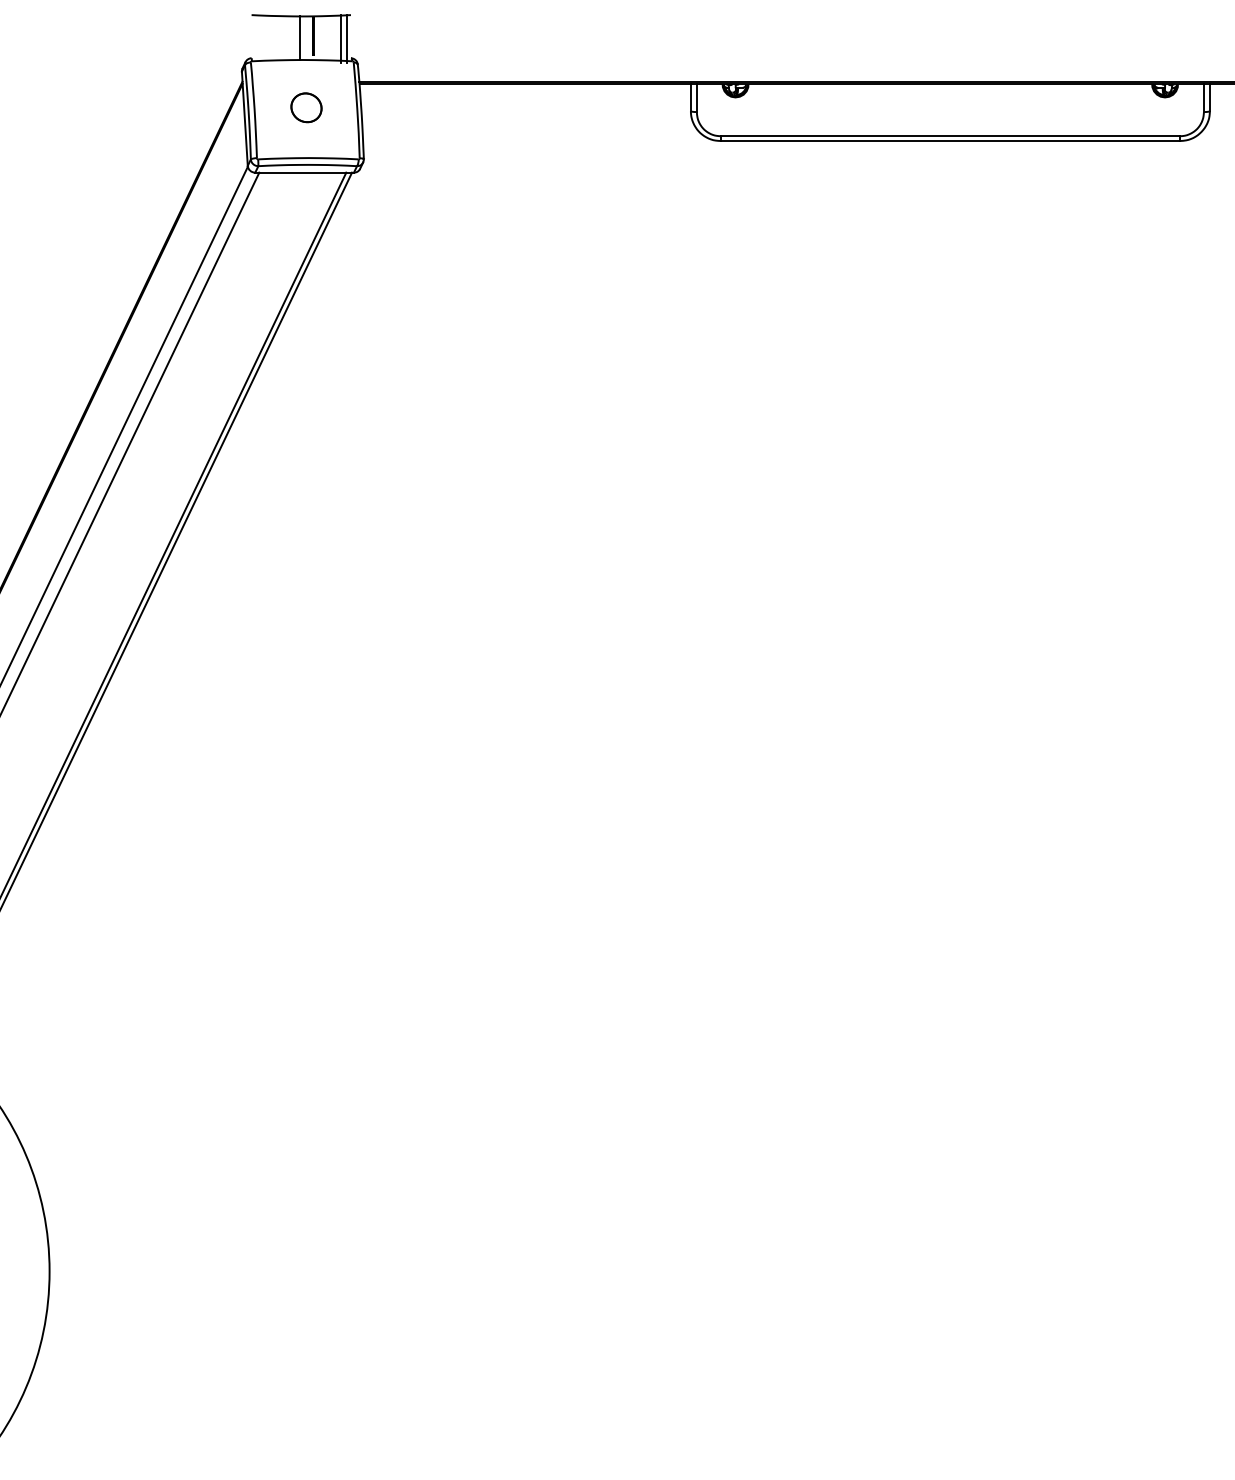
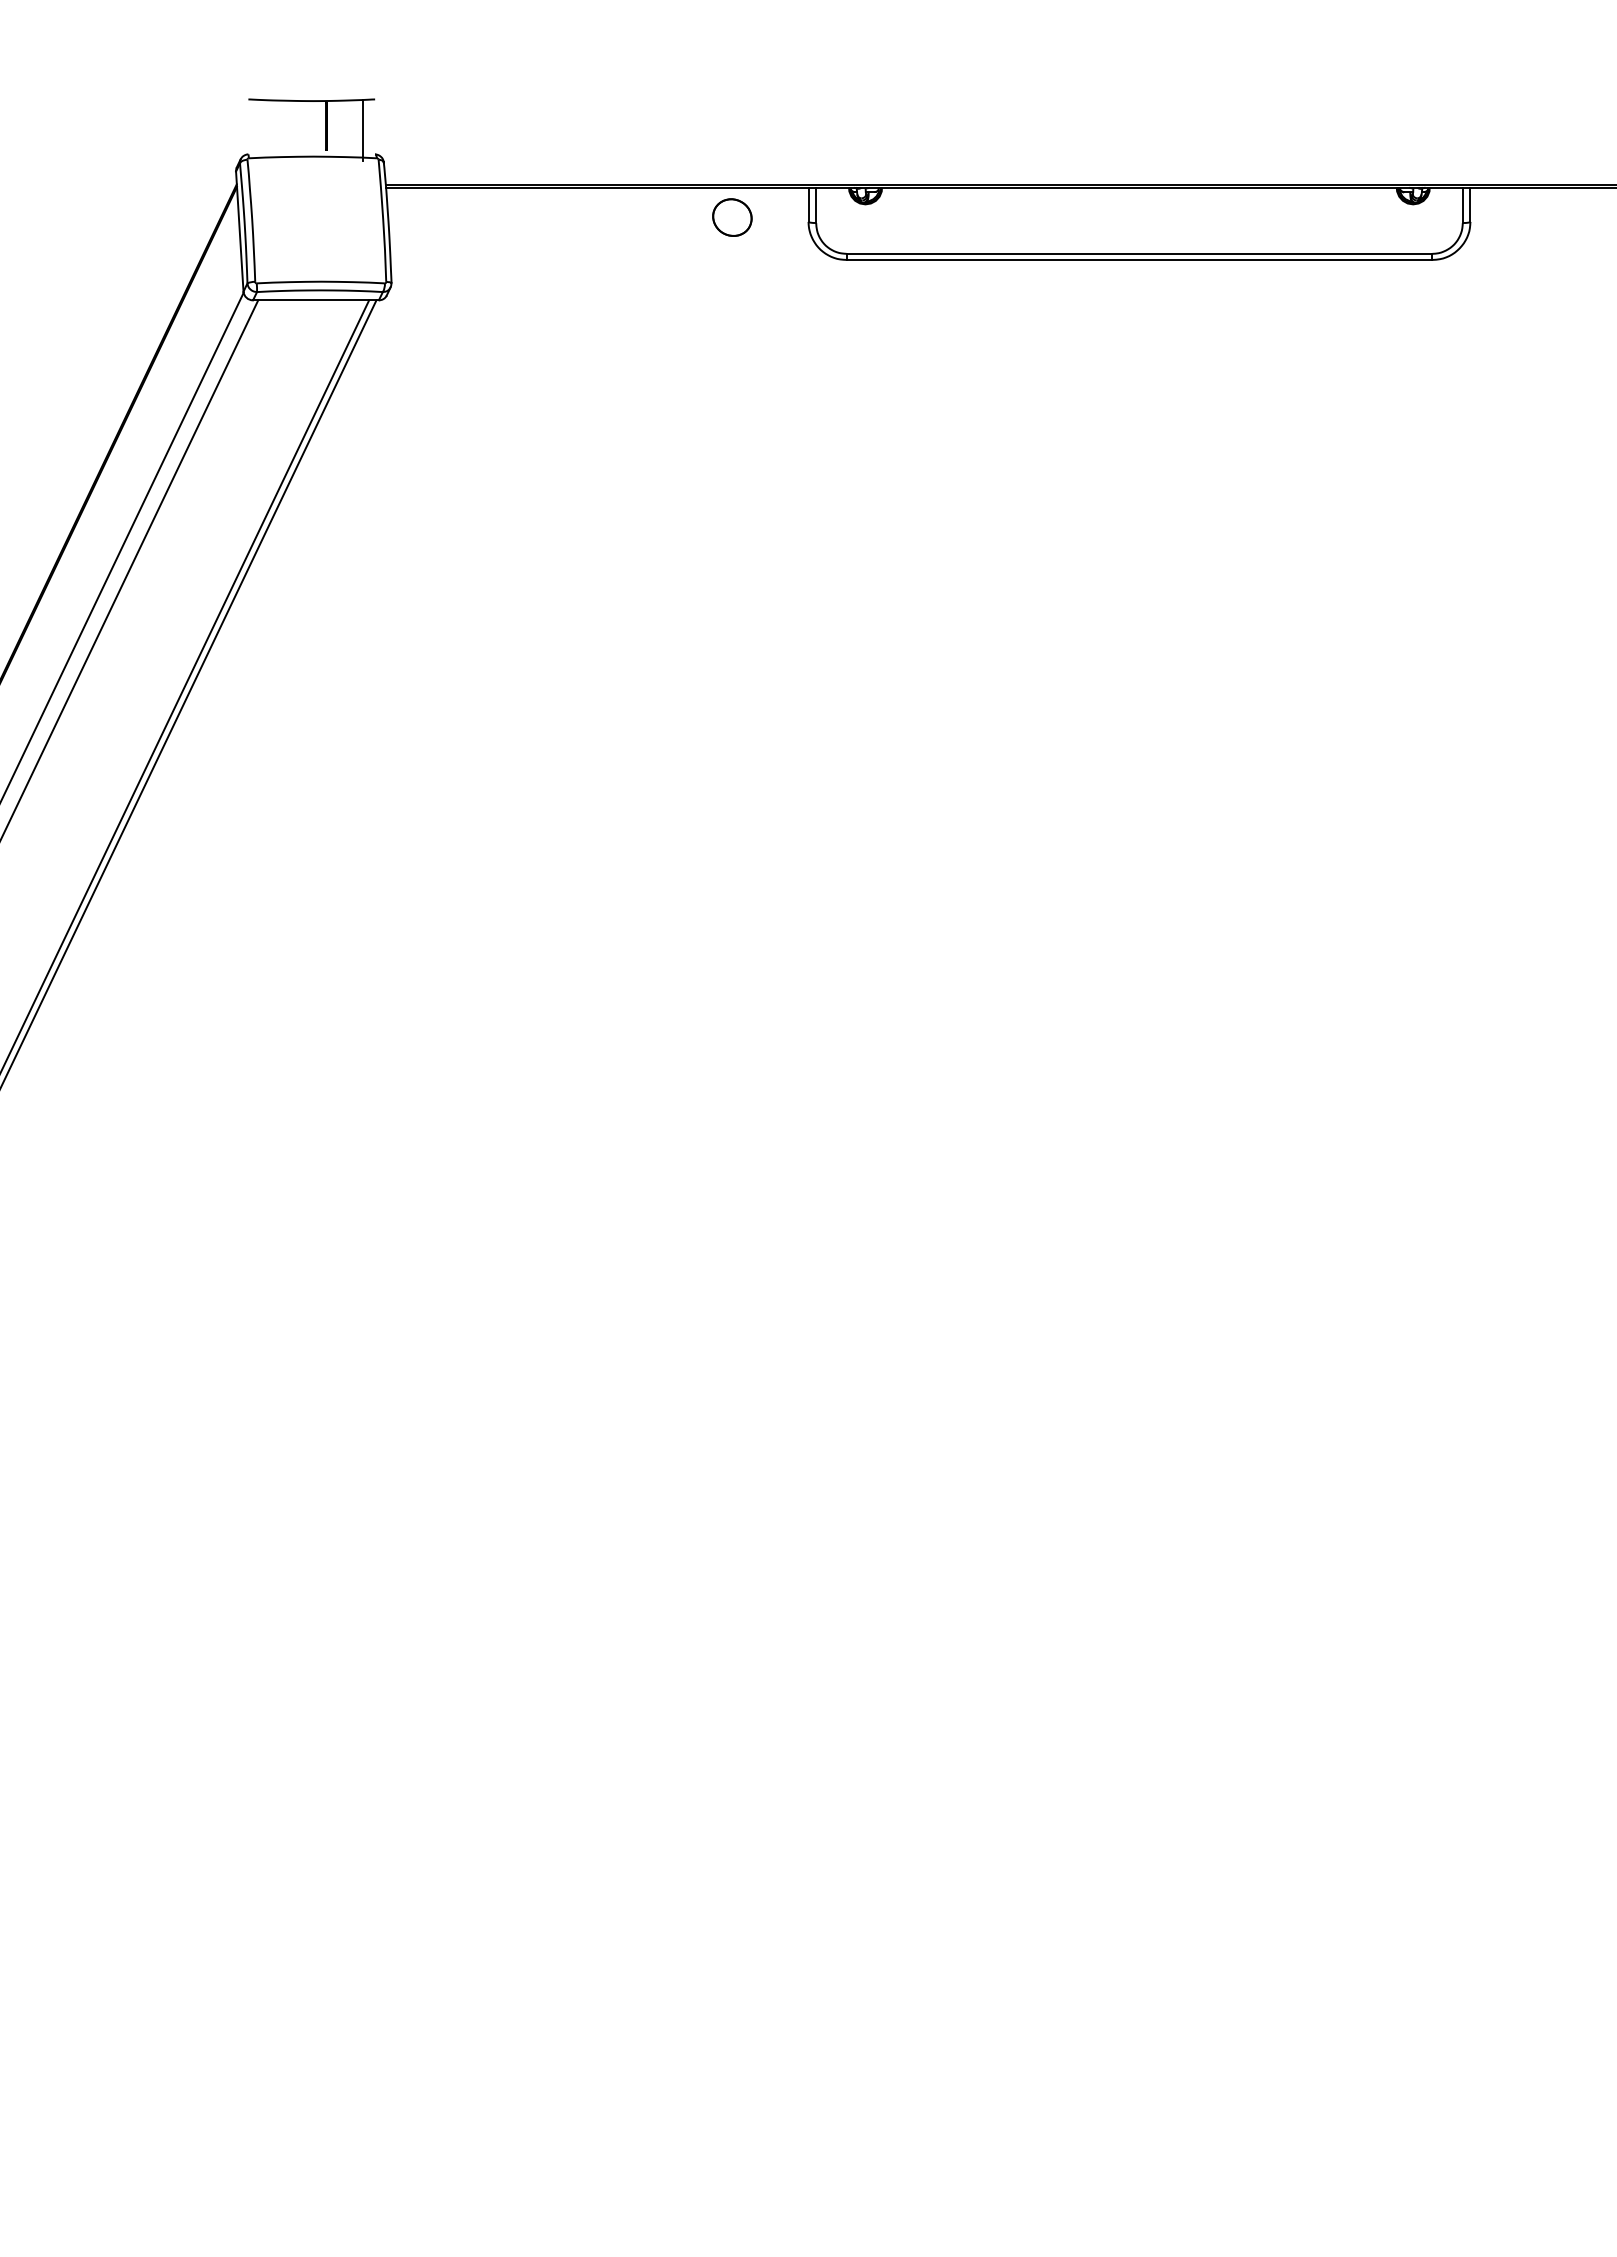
line: (300, 37) -> (310, 128), removed
line: (347, 38) -> (370, 129), removed
part: (306, 107) -> (732, 217), moved

